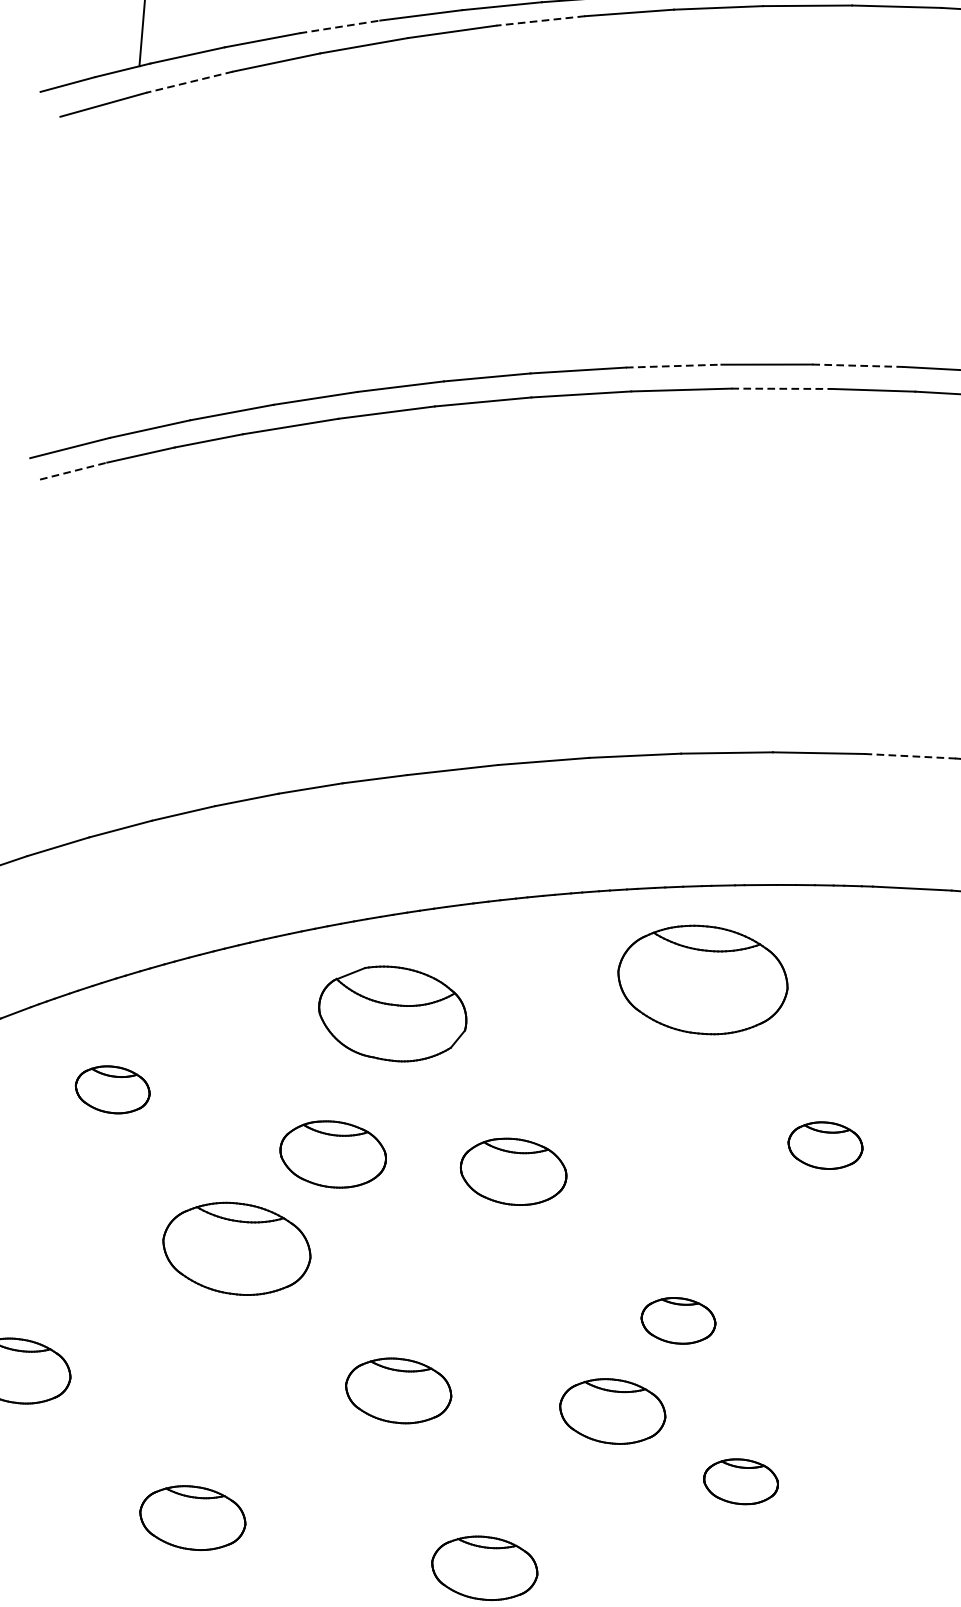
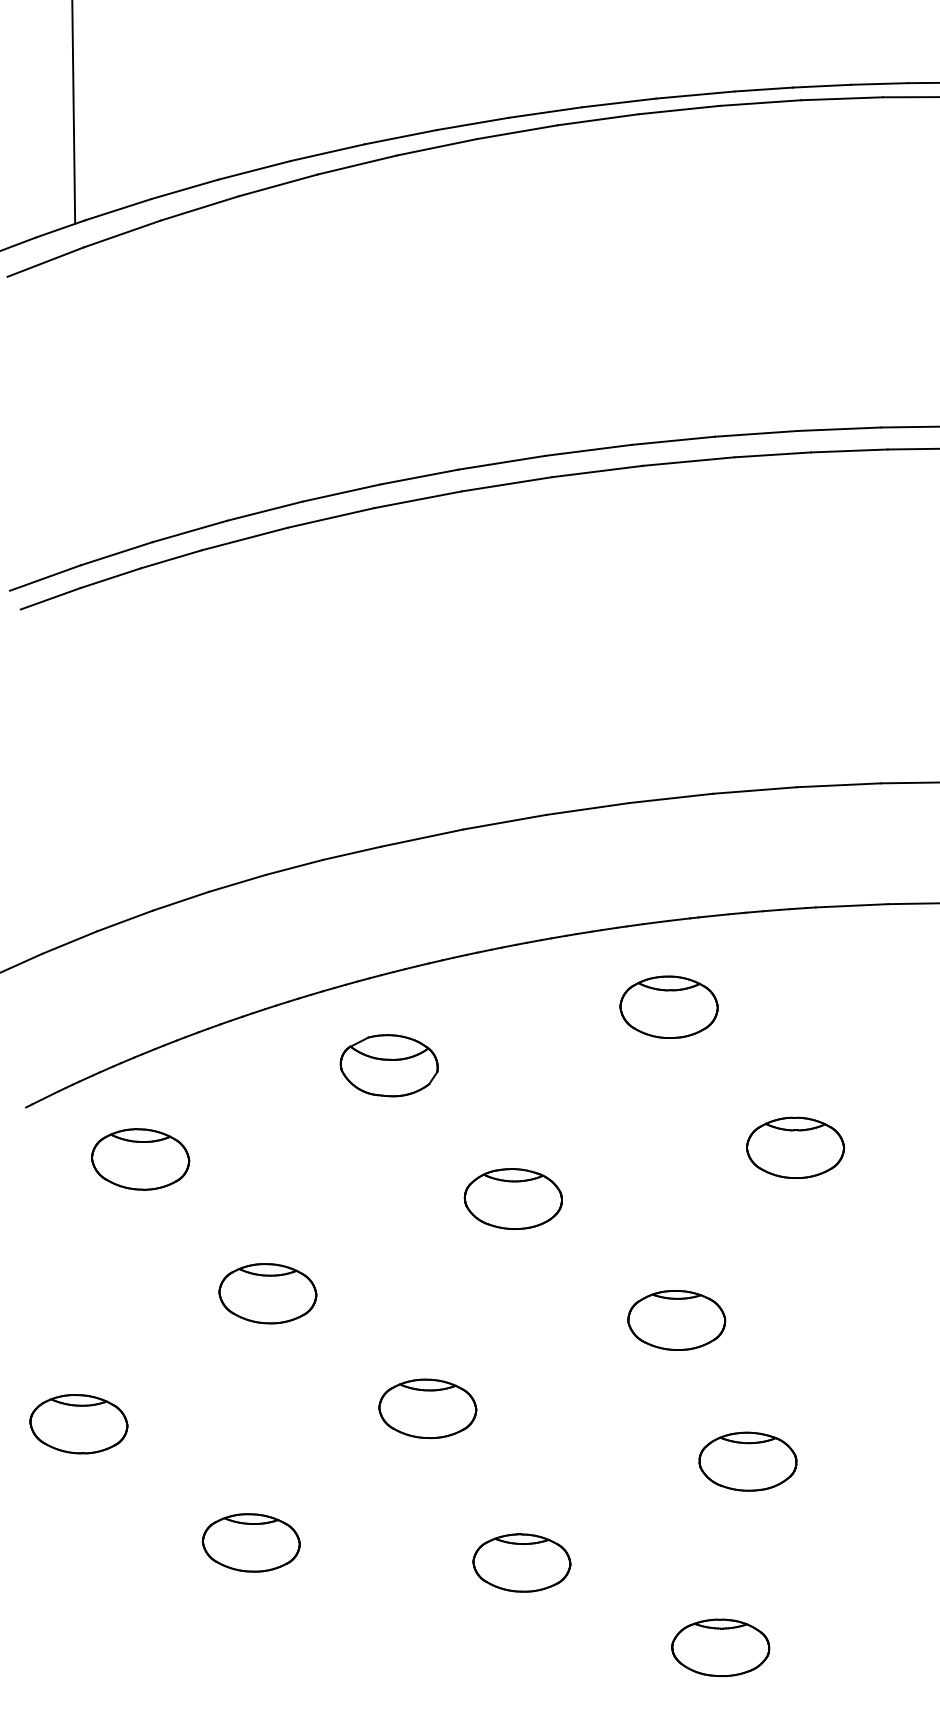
line: (541, 21) -> (437, 147), dashed -> solid
line: (340, 27) -> (255, 170), dashed -> solid
line: (189, 81) -> (122, 233), dashed -> solid
line: (857, 365) -> (756, 433), dashed -> solid
line: (673, 366) -> (588, 450), dashed -> solid
line: (781, 388) -> (688, 461), dashed -> solid
line: (73, 470) -> (50, 598), dashed -> solid
line: (910, 756) -> (838, 785), dashed -> solid
part: (702, 978) -> (668, 1006), size x0.62
part: (391, 1013) -> (388, 1065), size x0.71
part: (112, 1089) -> (140, 1159), size x1.43
part: (825, 1145) -> (795, 1147), size x1.43
part: (332, 1153) -> (346, 1198), removed
part: (236, 1248) -> (267, 1293), size x0.71
part: (678, 1320) -> (676, 1320), size x1.43
part: (612, 1411) -> (624, 1408), removed
part: (740, 1481) -> (747, 1461), size x1.43

